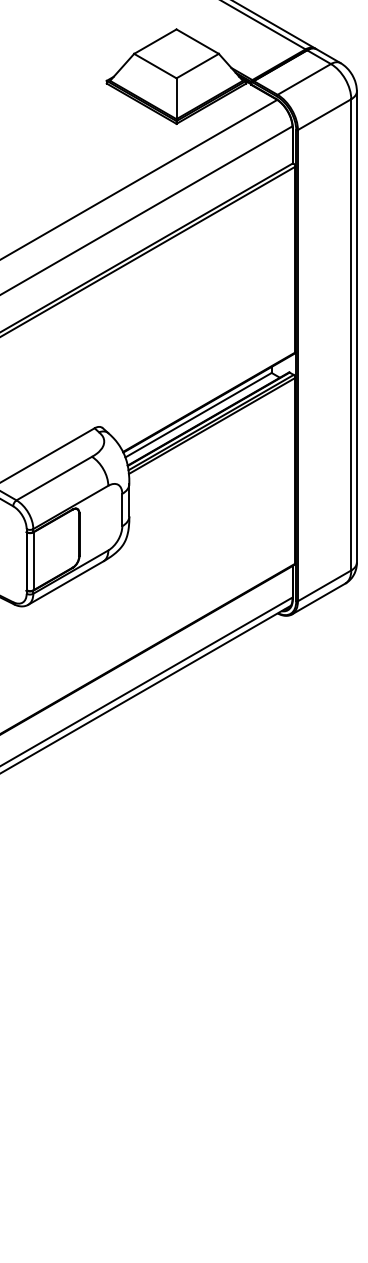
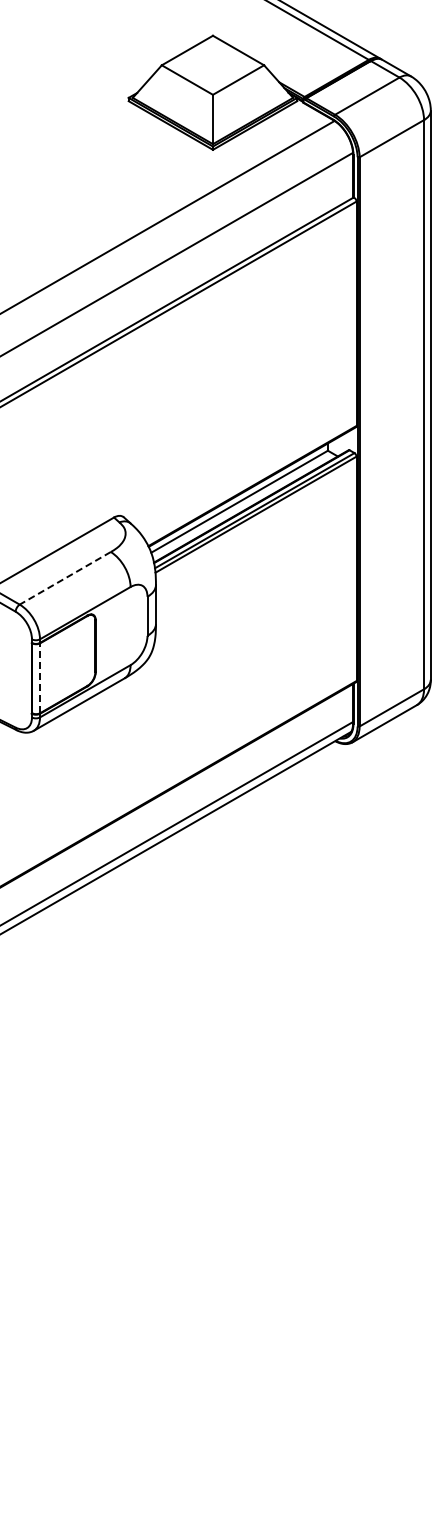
line: (54, 478) -> (65, 578), solid -> dashed
line: (33, 561) -> (40, 678), solid -> dashed

